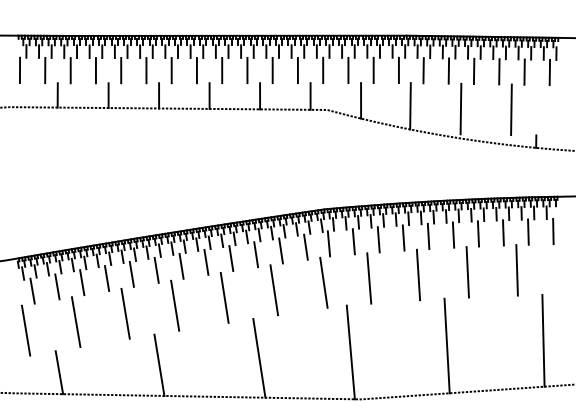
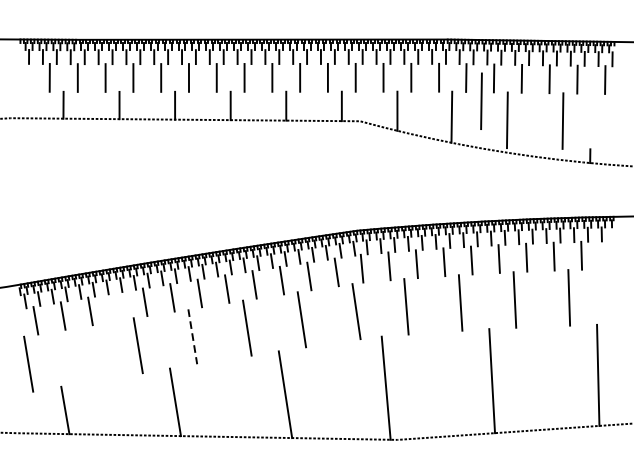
line: (19, 70) -> (21, 77), removed
line: (437, 91) -> (481, 100), added
line: (553, 231) -> (609, 255), removed
line: (106, 278) -> (117, 306), removed
line: (175, 306) -> (193, 337), solid -> dashed
line: (75, 321) -> (83, 354), removed

